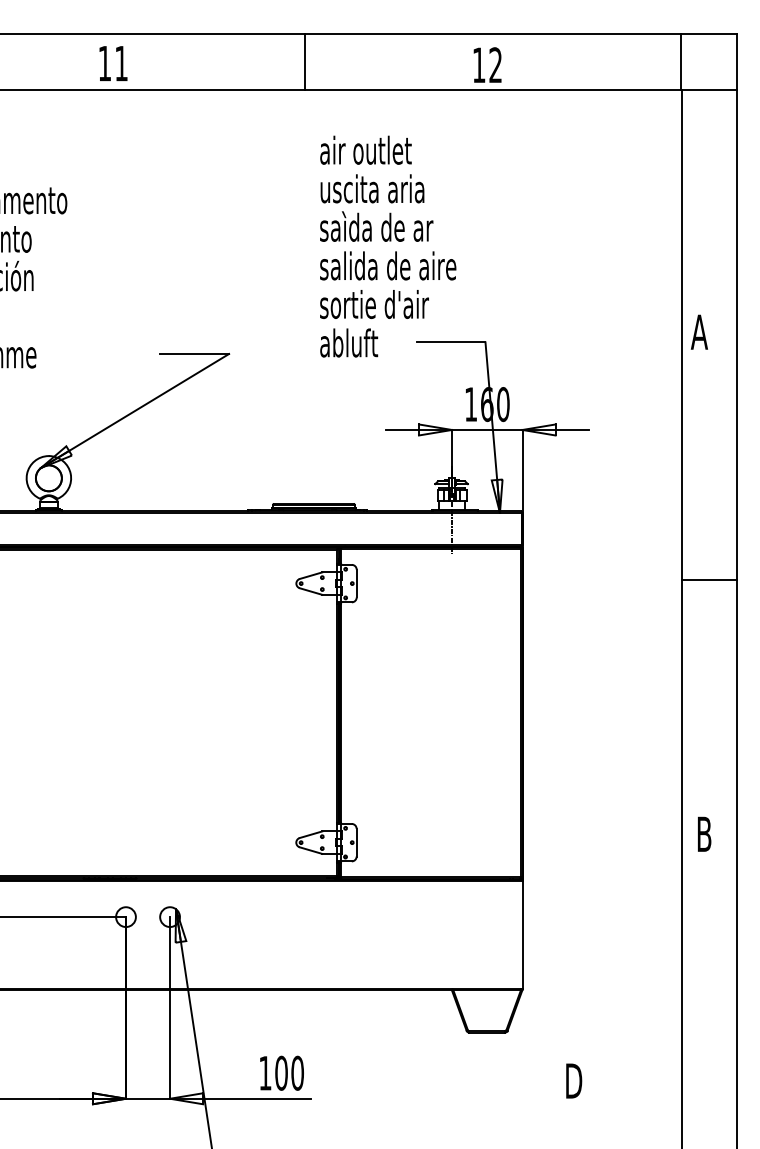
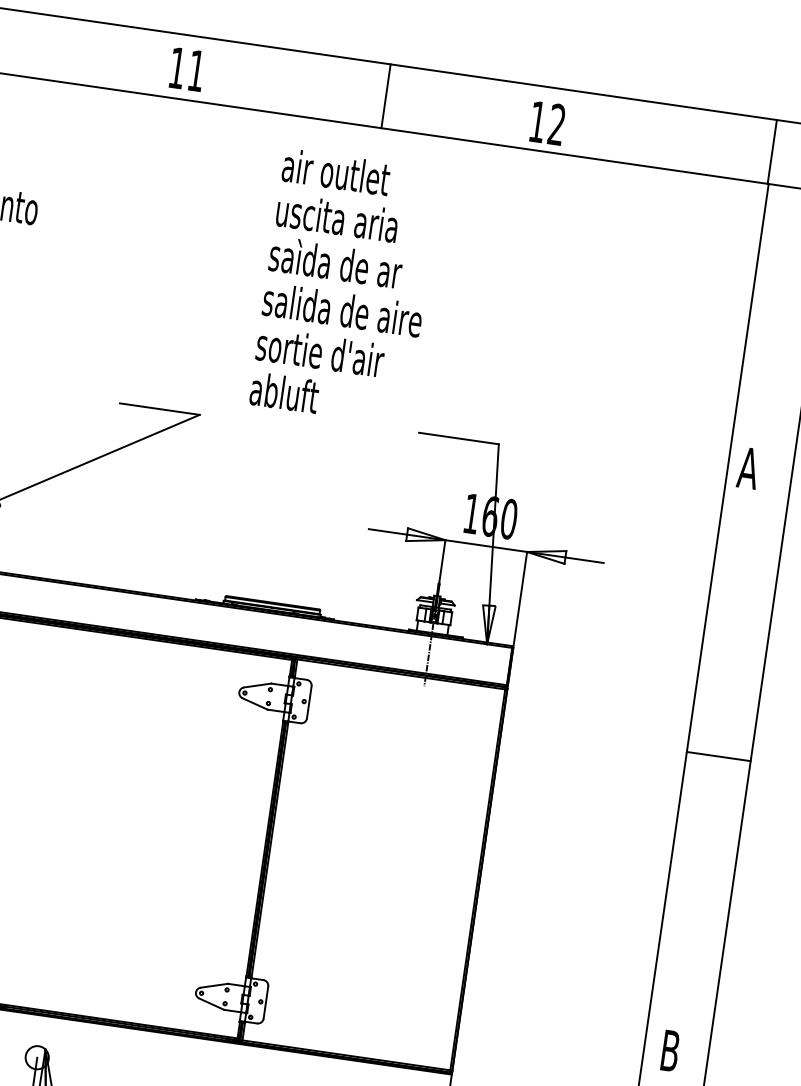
line: (304, 61) -> (385, 95), moved
text: (113, 63) -> (187, 69), moved
text: (388, 246) -> (346, 287), moved

